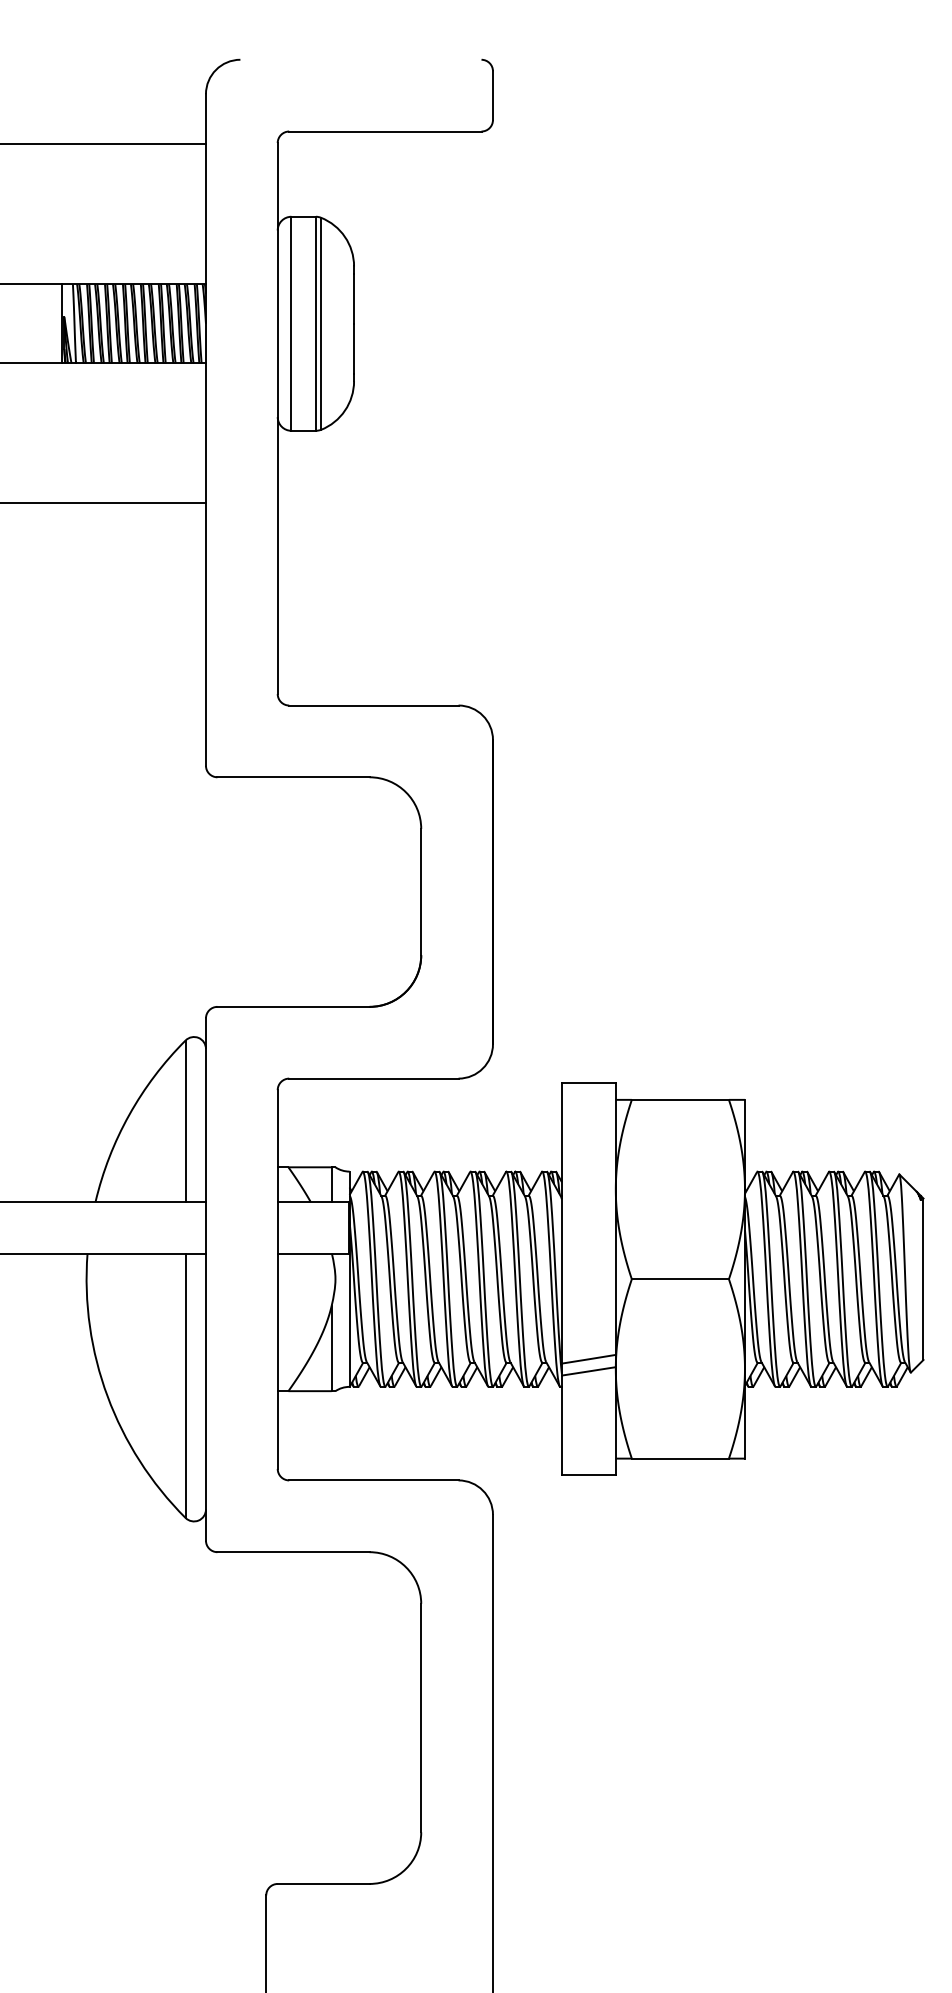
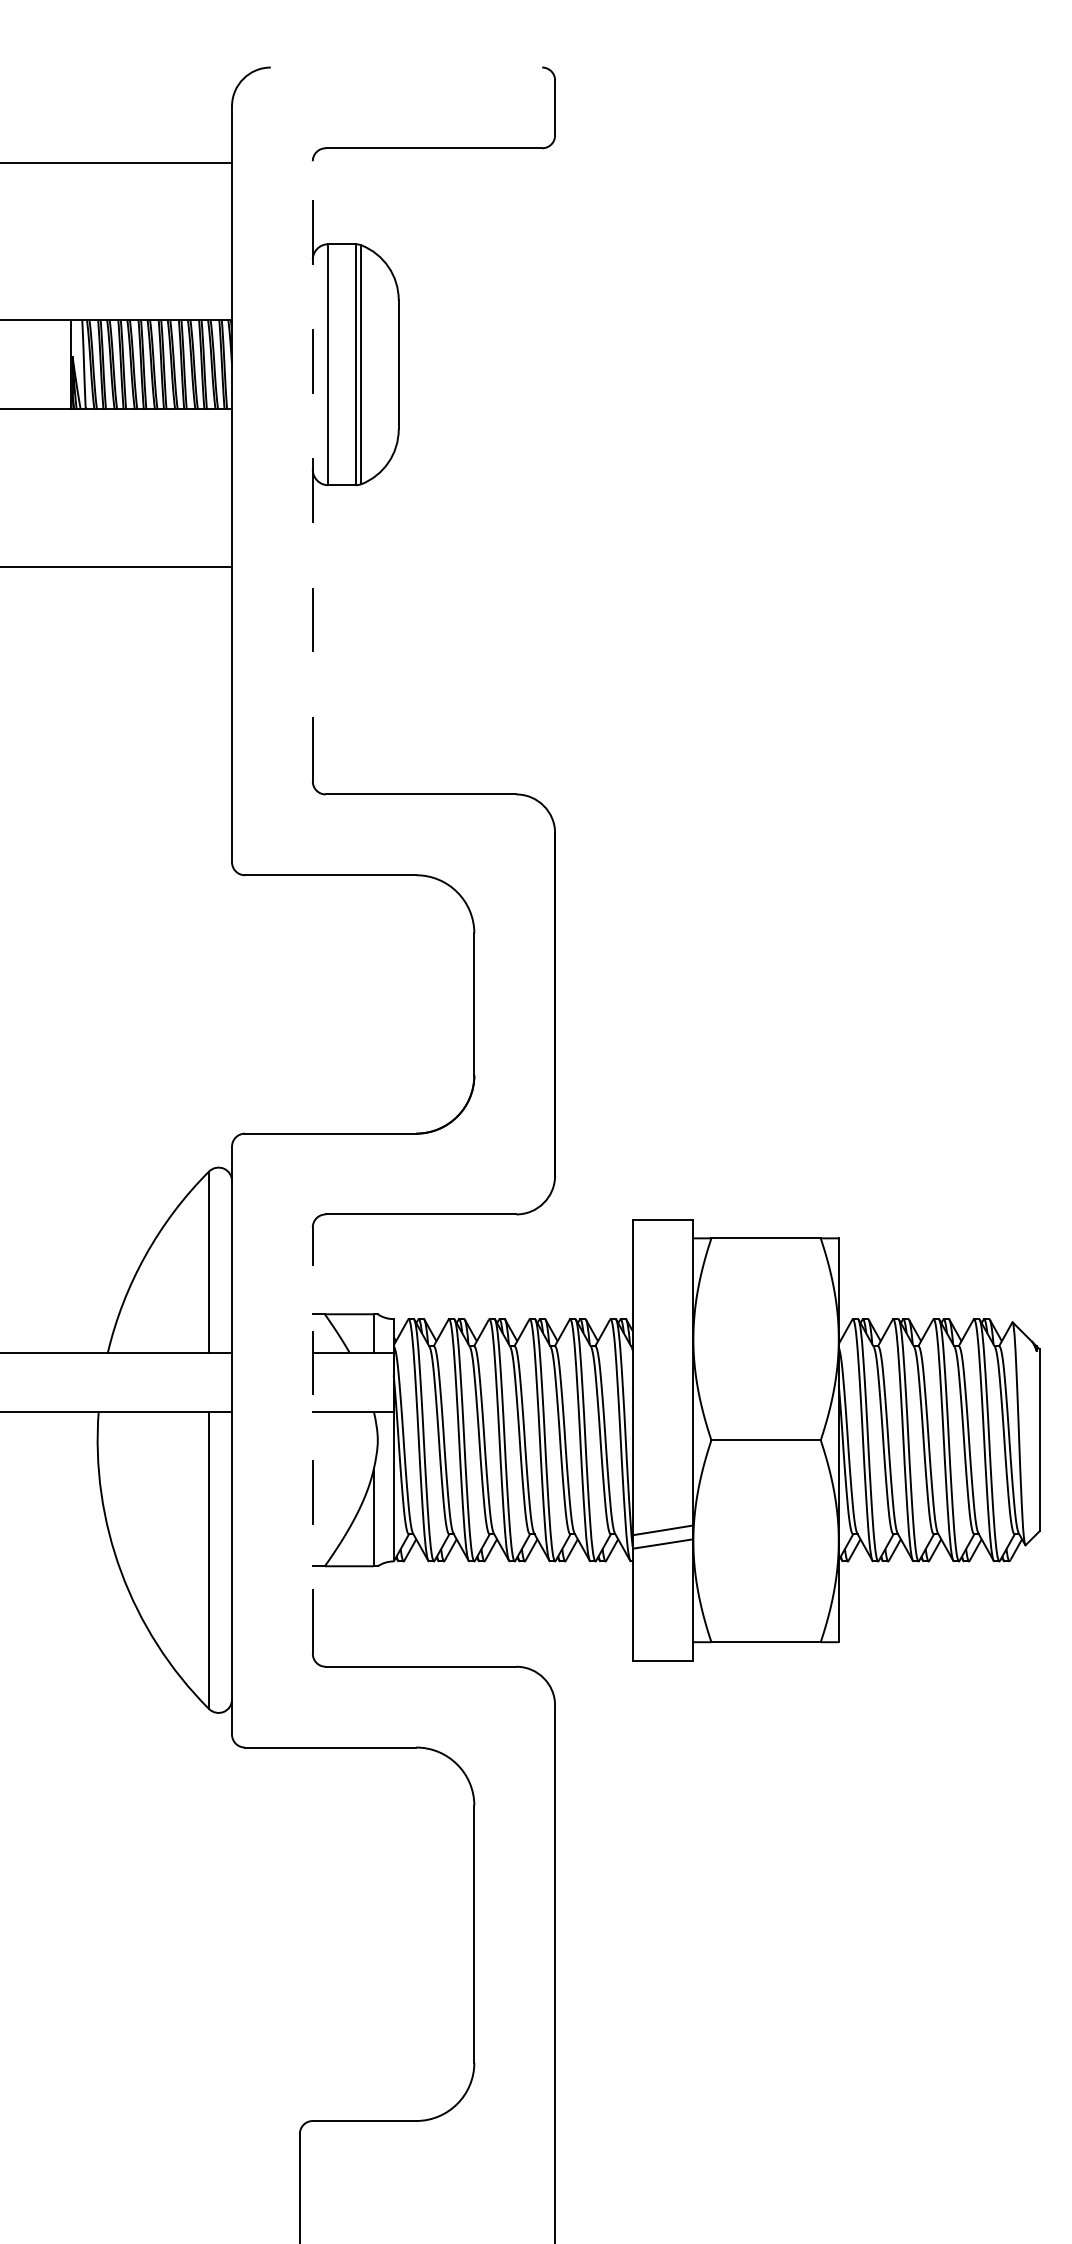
line: (277, 418) -> (312, 471), solid -> dashed
line: (277, 1279) -> (312, 1440), solid -> dashed

